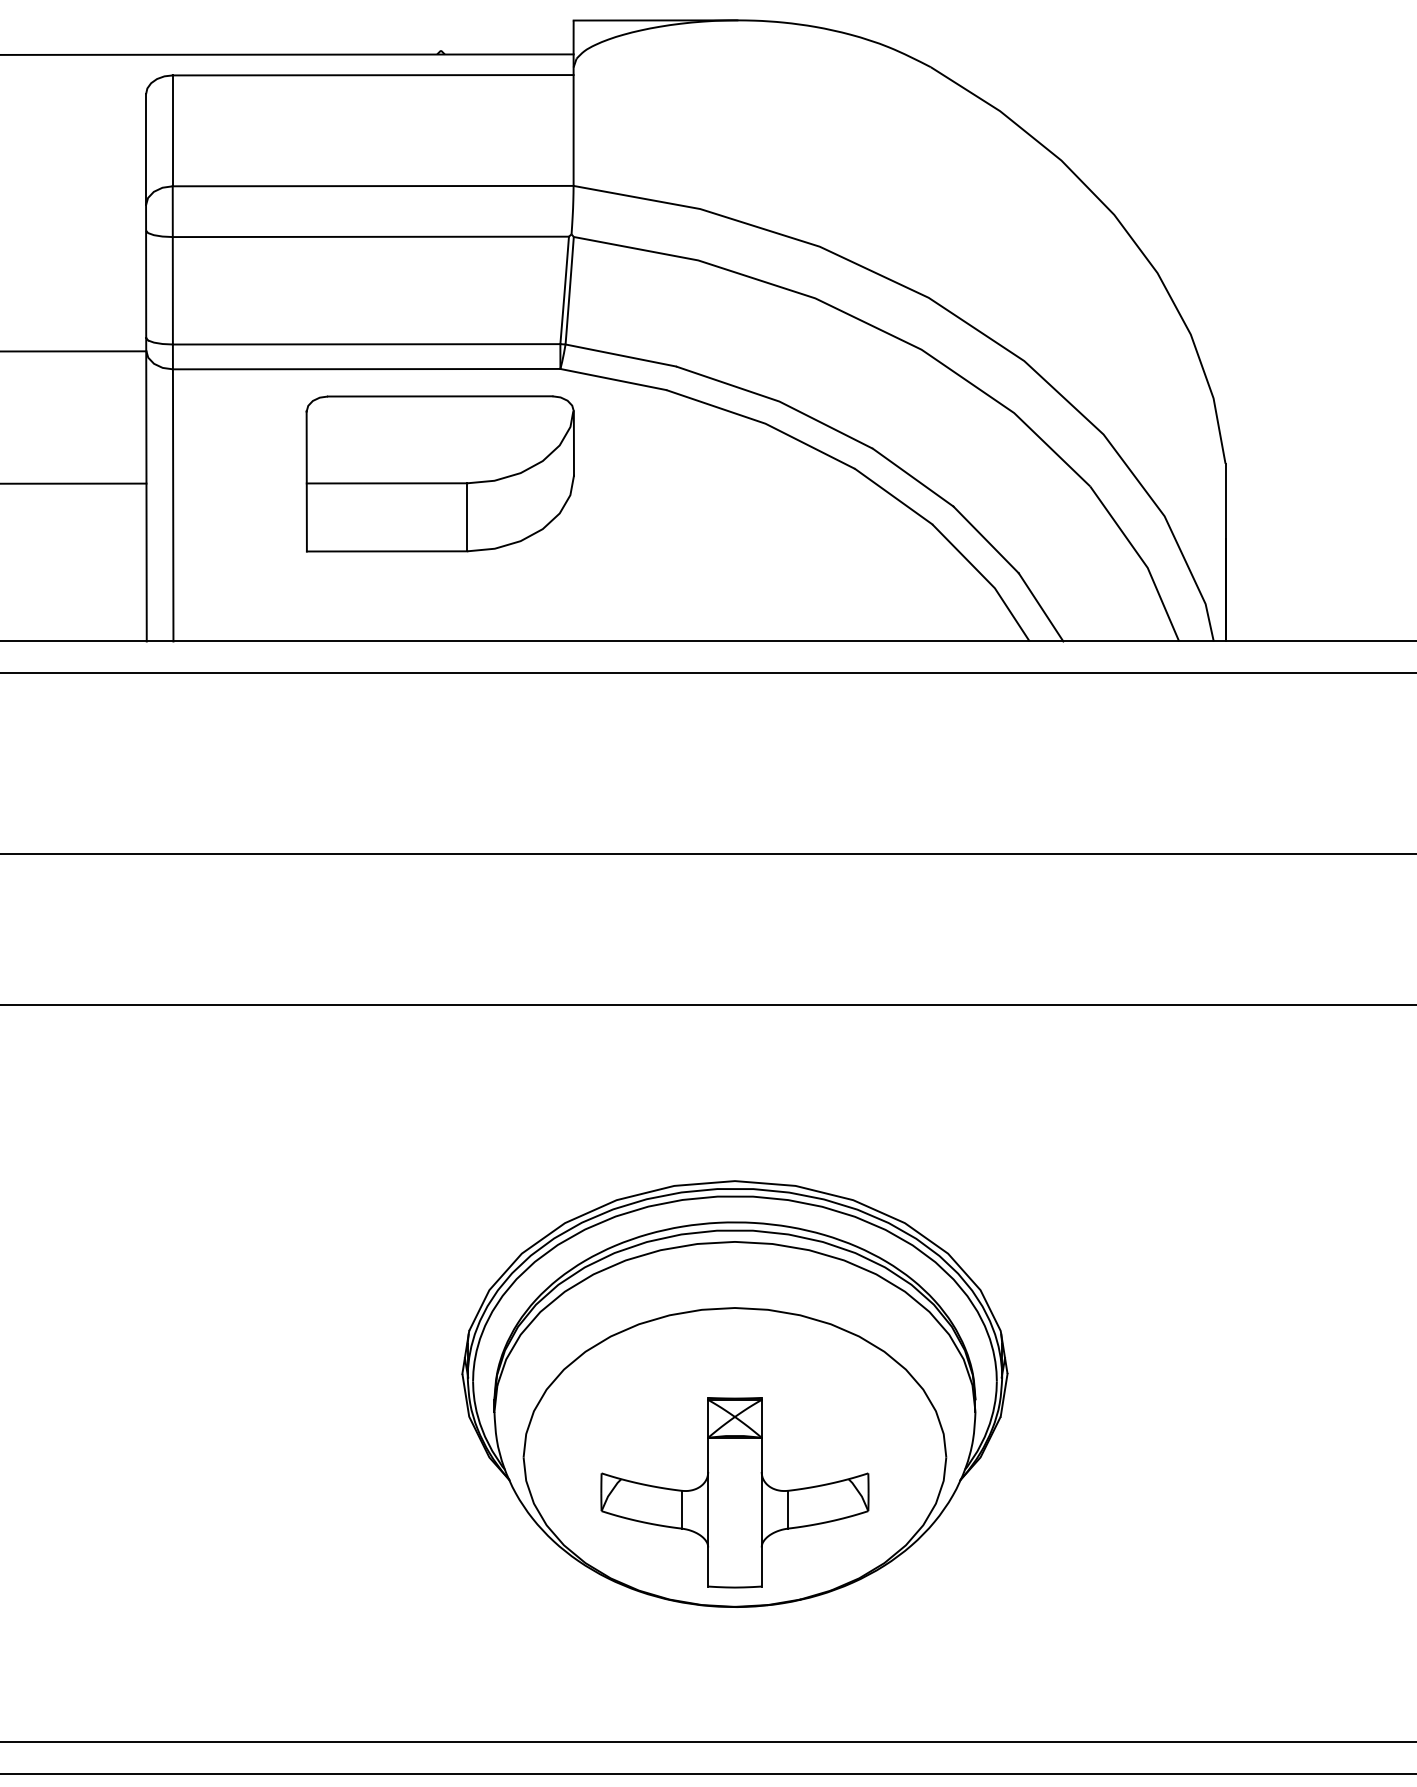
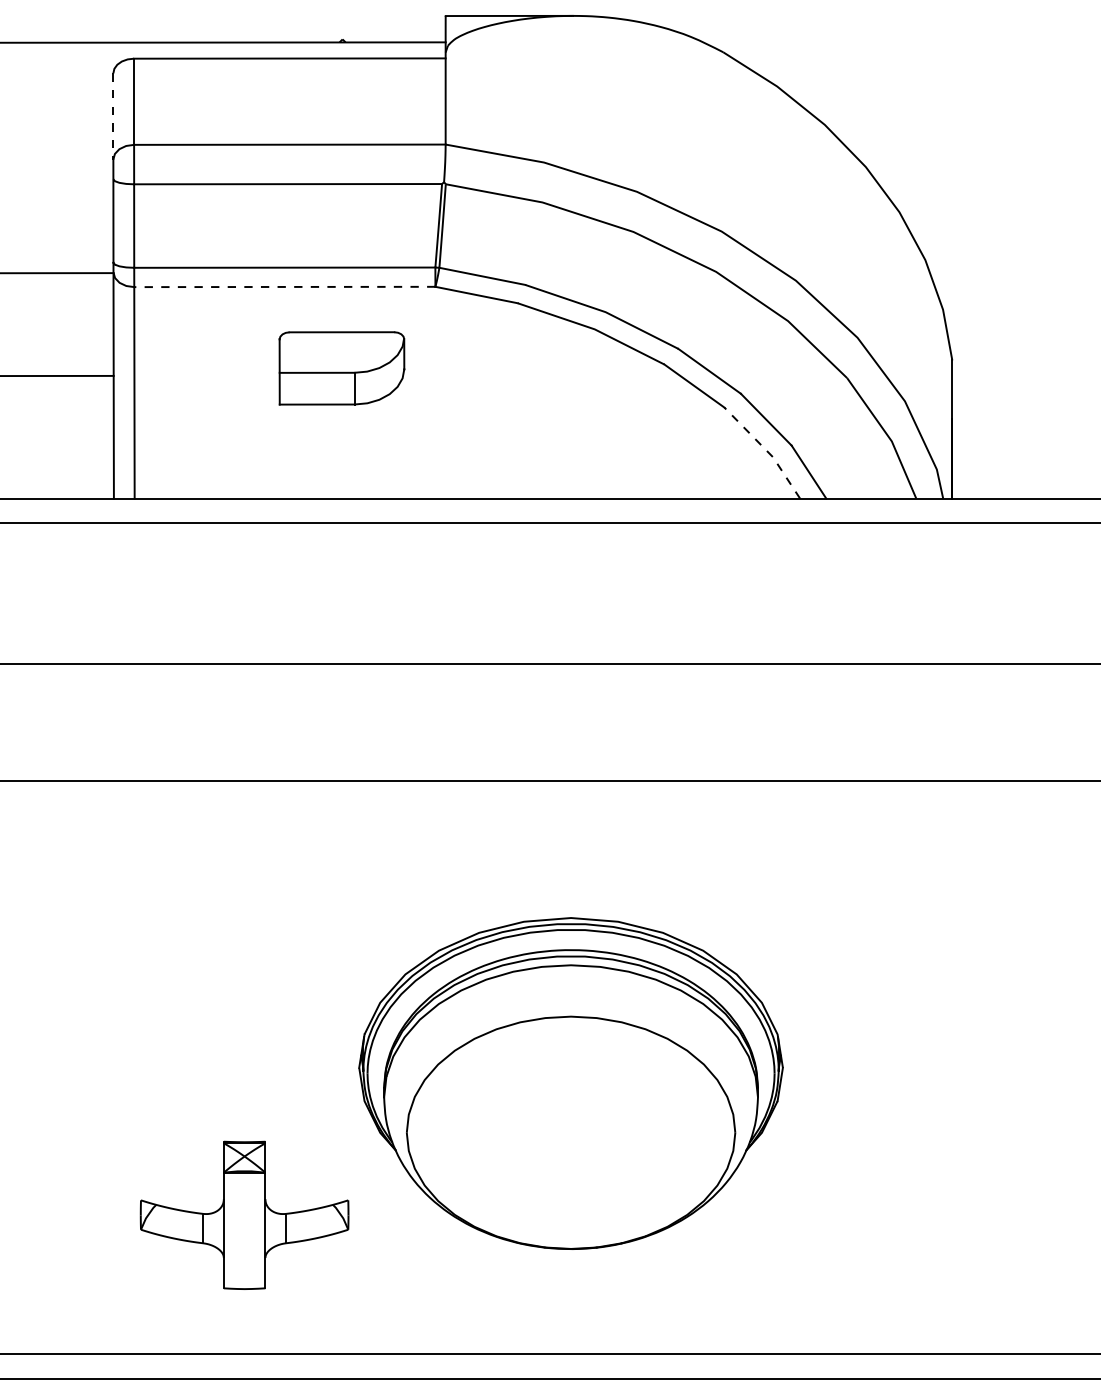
line: (146, 150) -> (113, 117), solid -> dashed
line: (366, 369) -> (284, 287), solid -> dashed
part: (439, 473) -> (341, 368), size x0.6
line: (985, 579) -> (765, 450), solid -> dashed
part: (734, 1492) -> (244, 1215), moved

